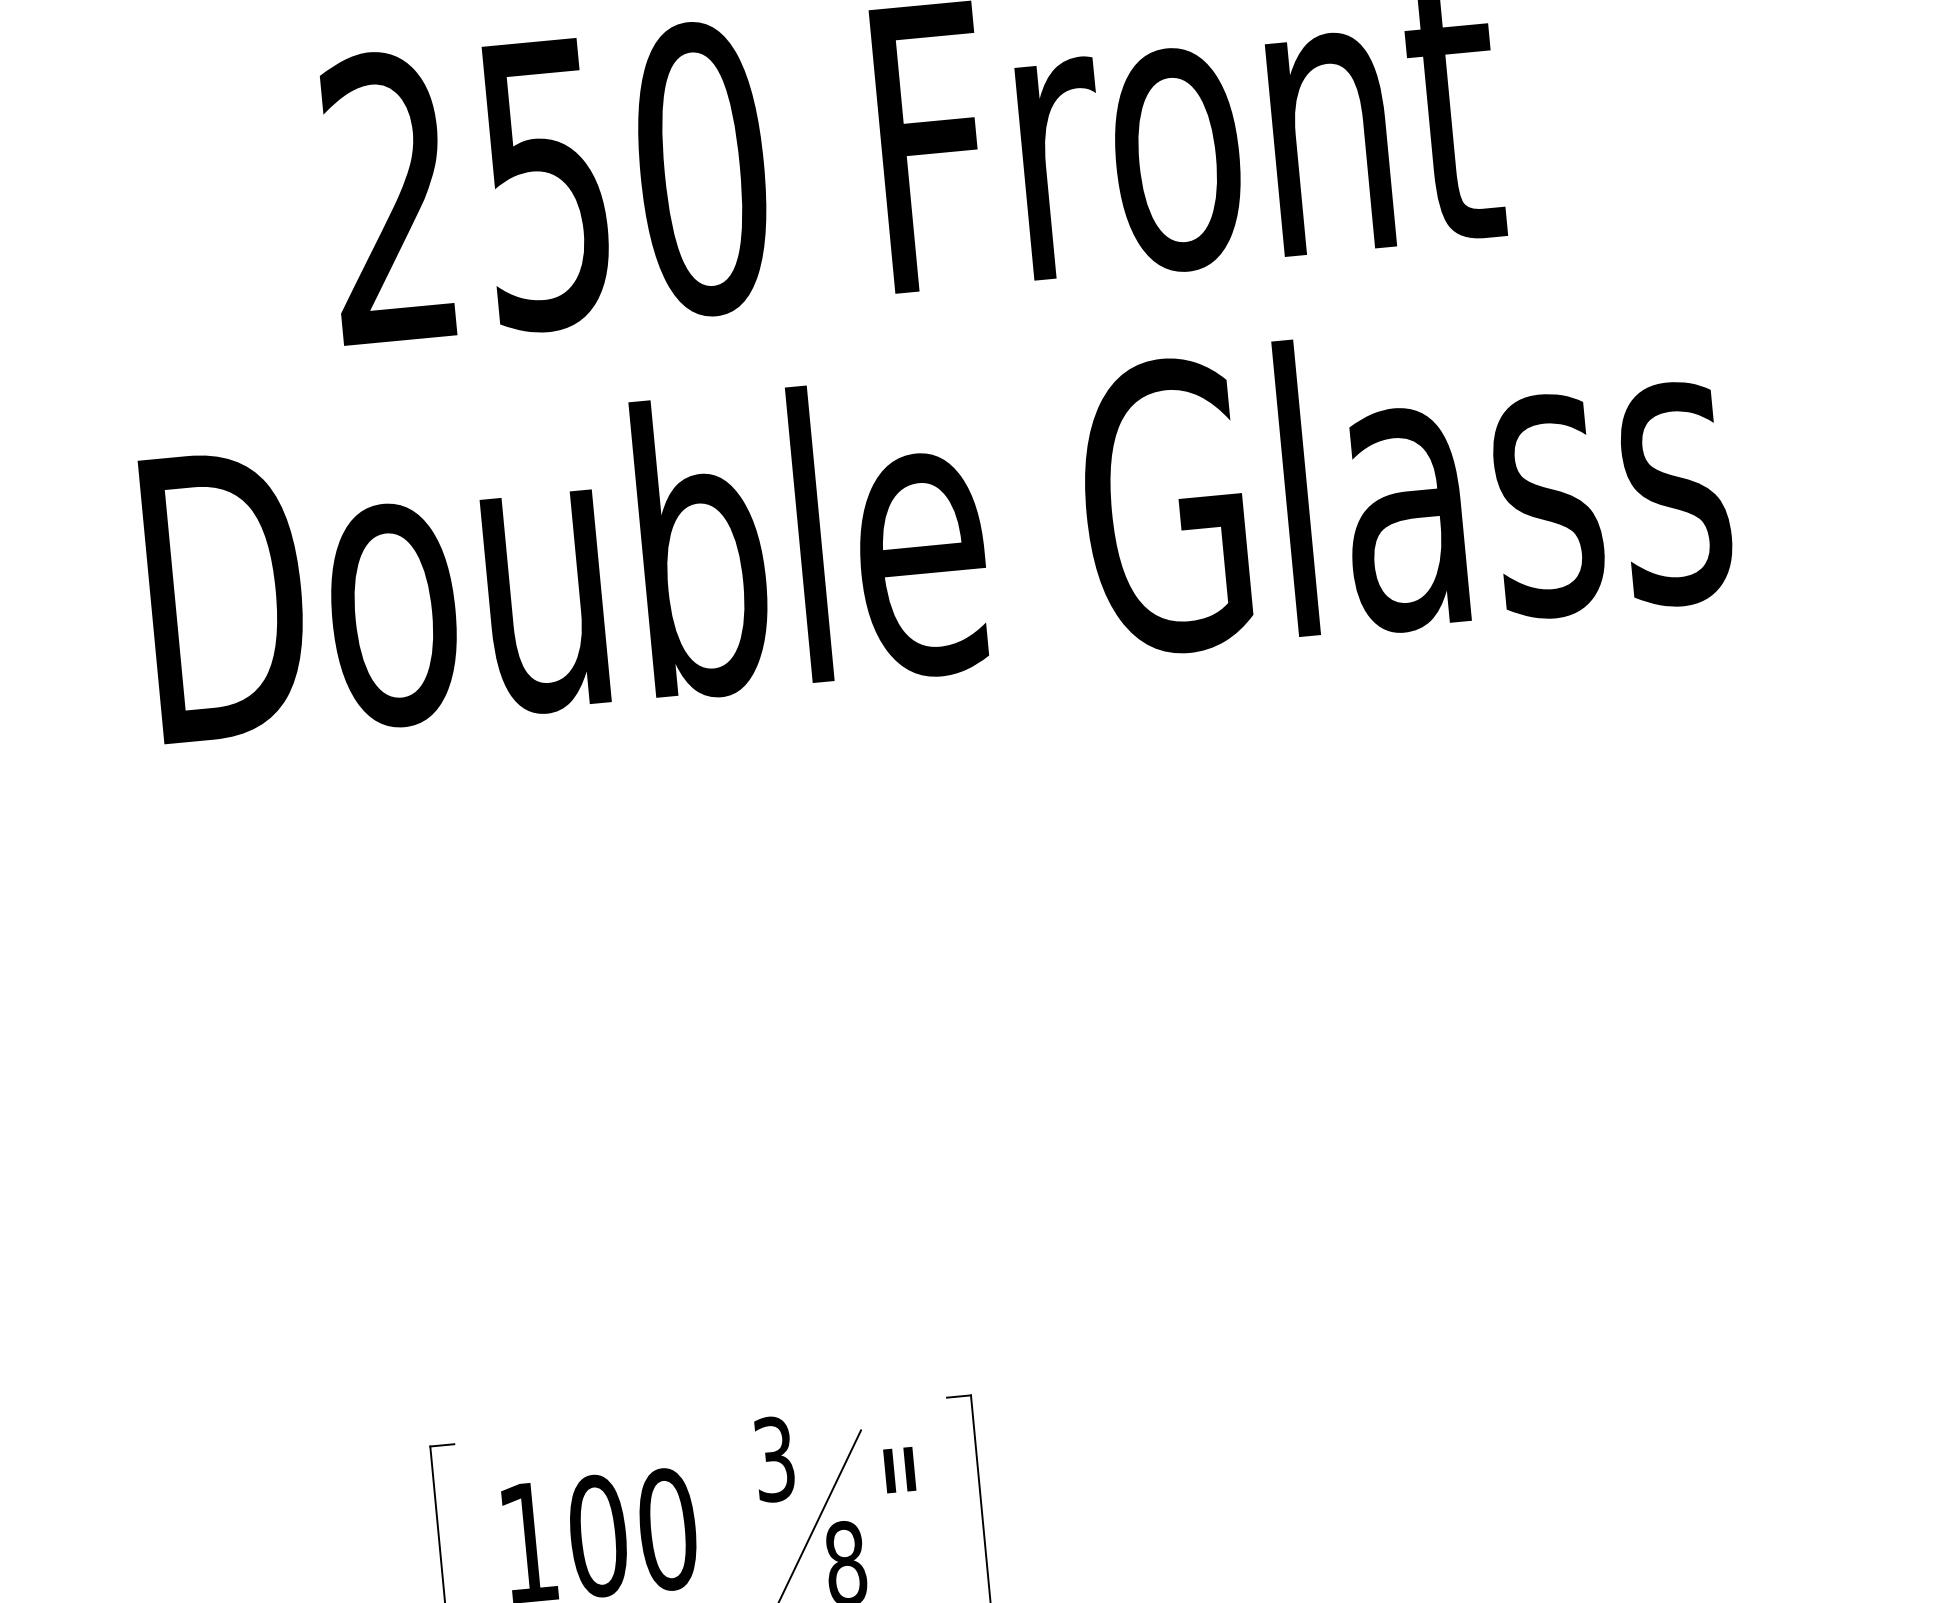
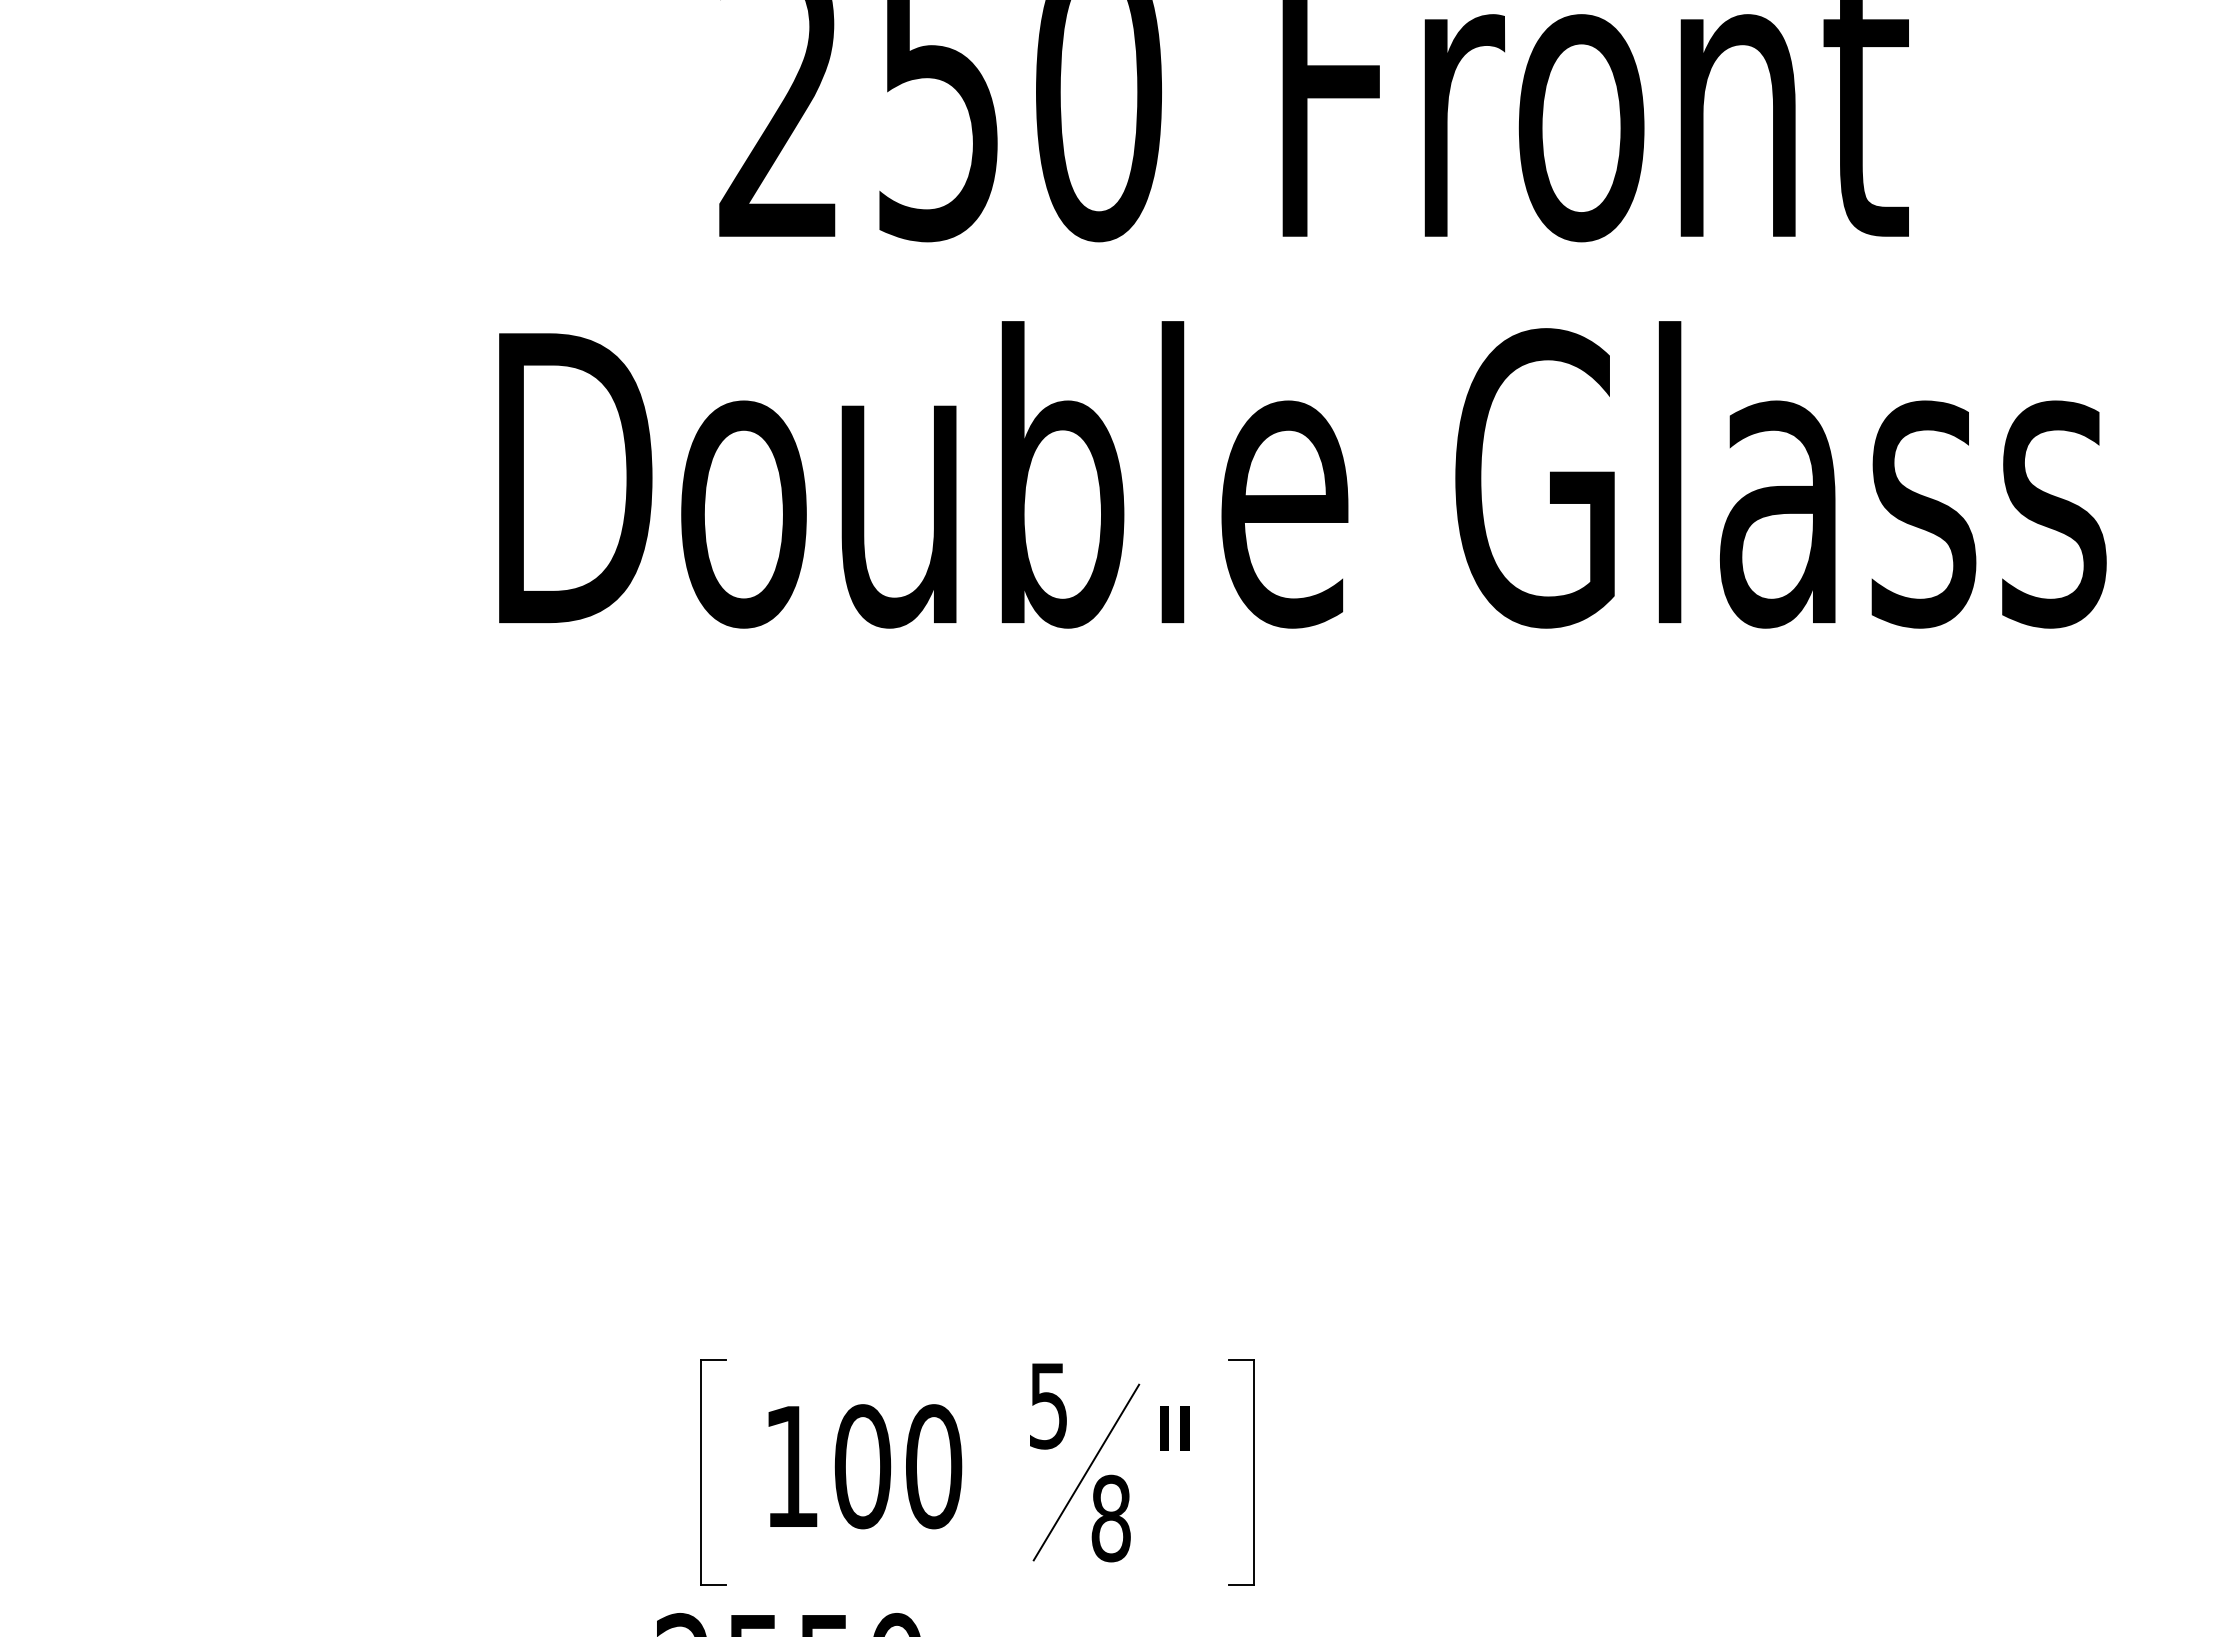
text: (774, 1459) -> (1048, 1405), 3 -> 5

